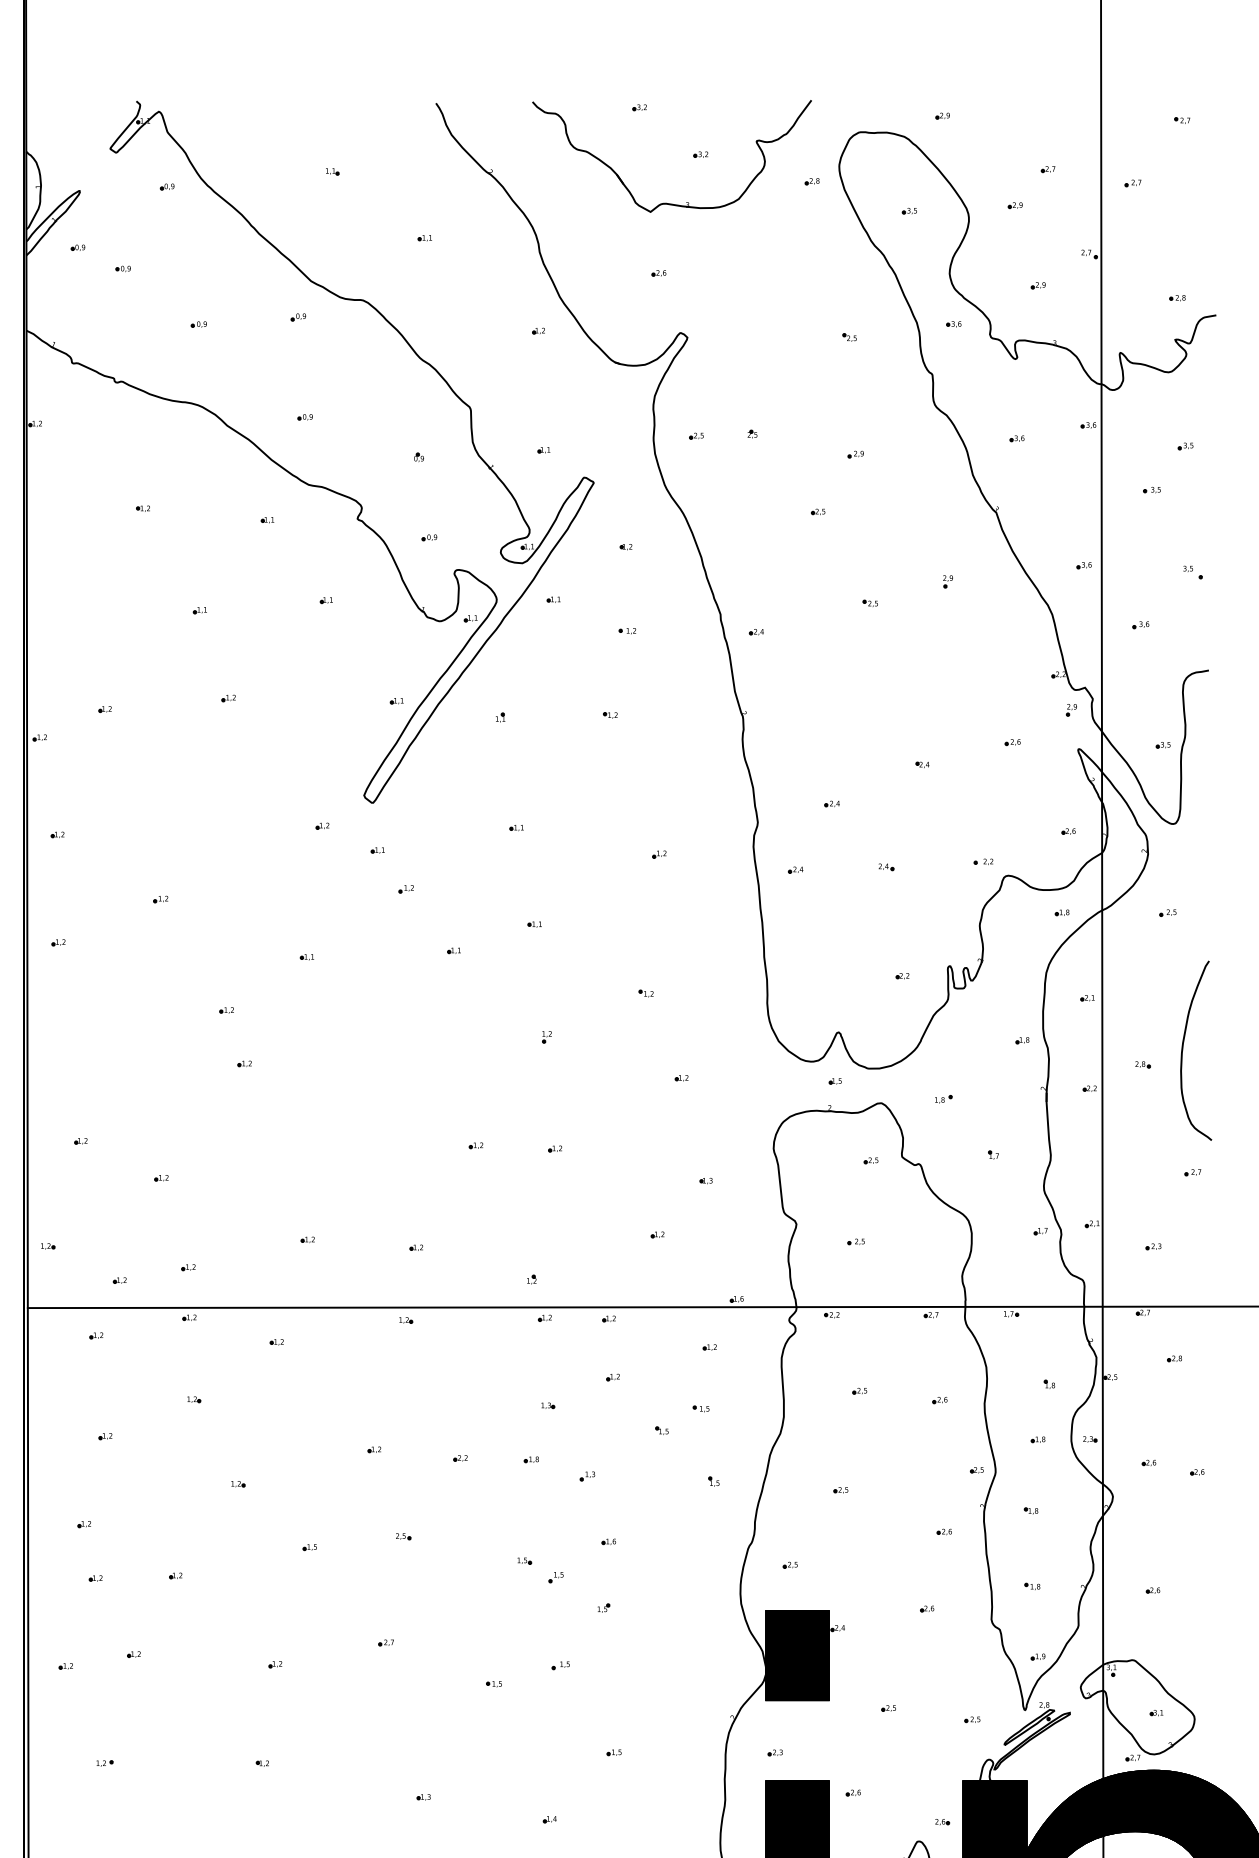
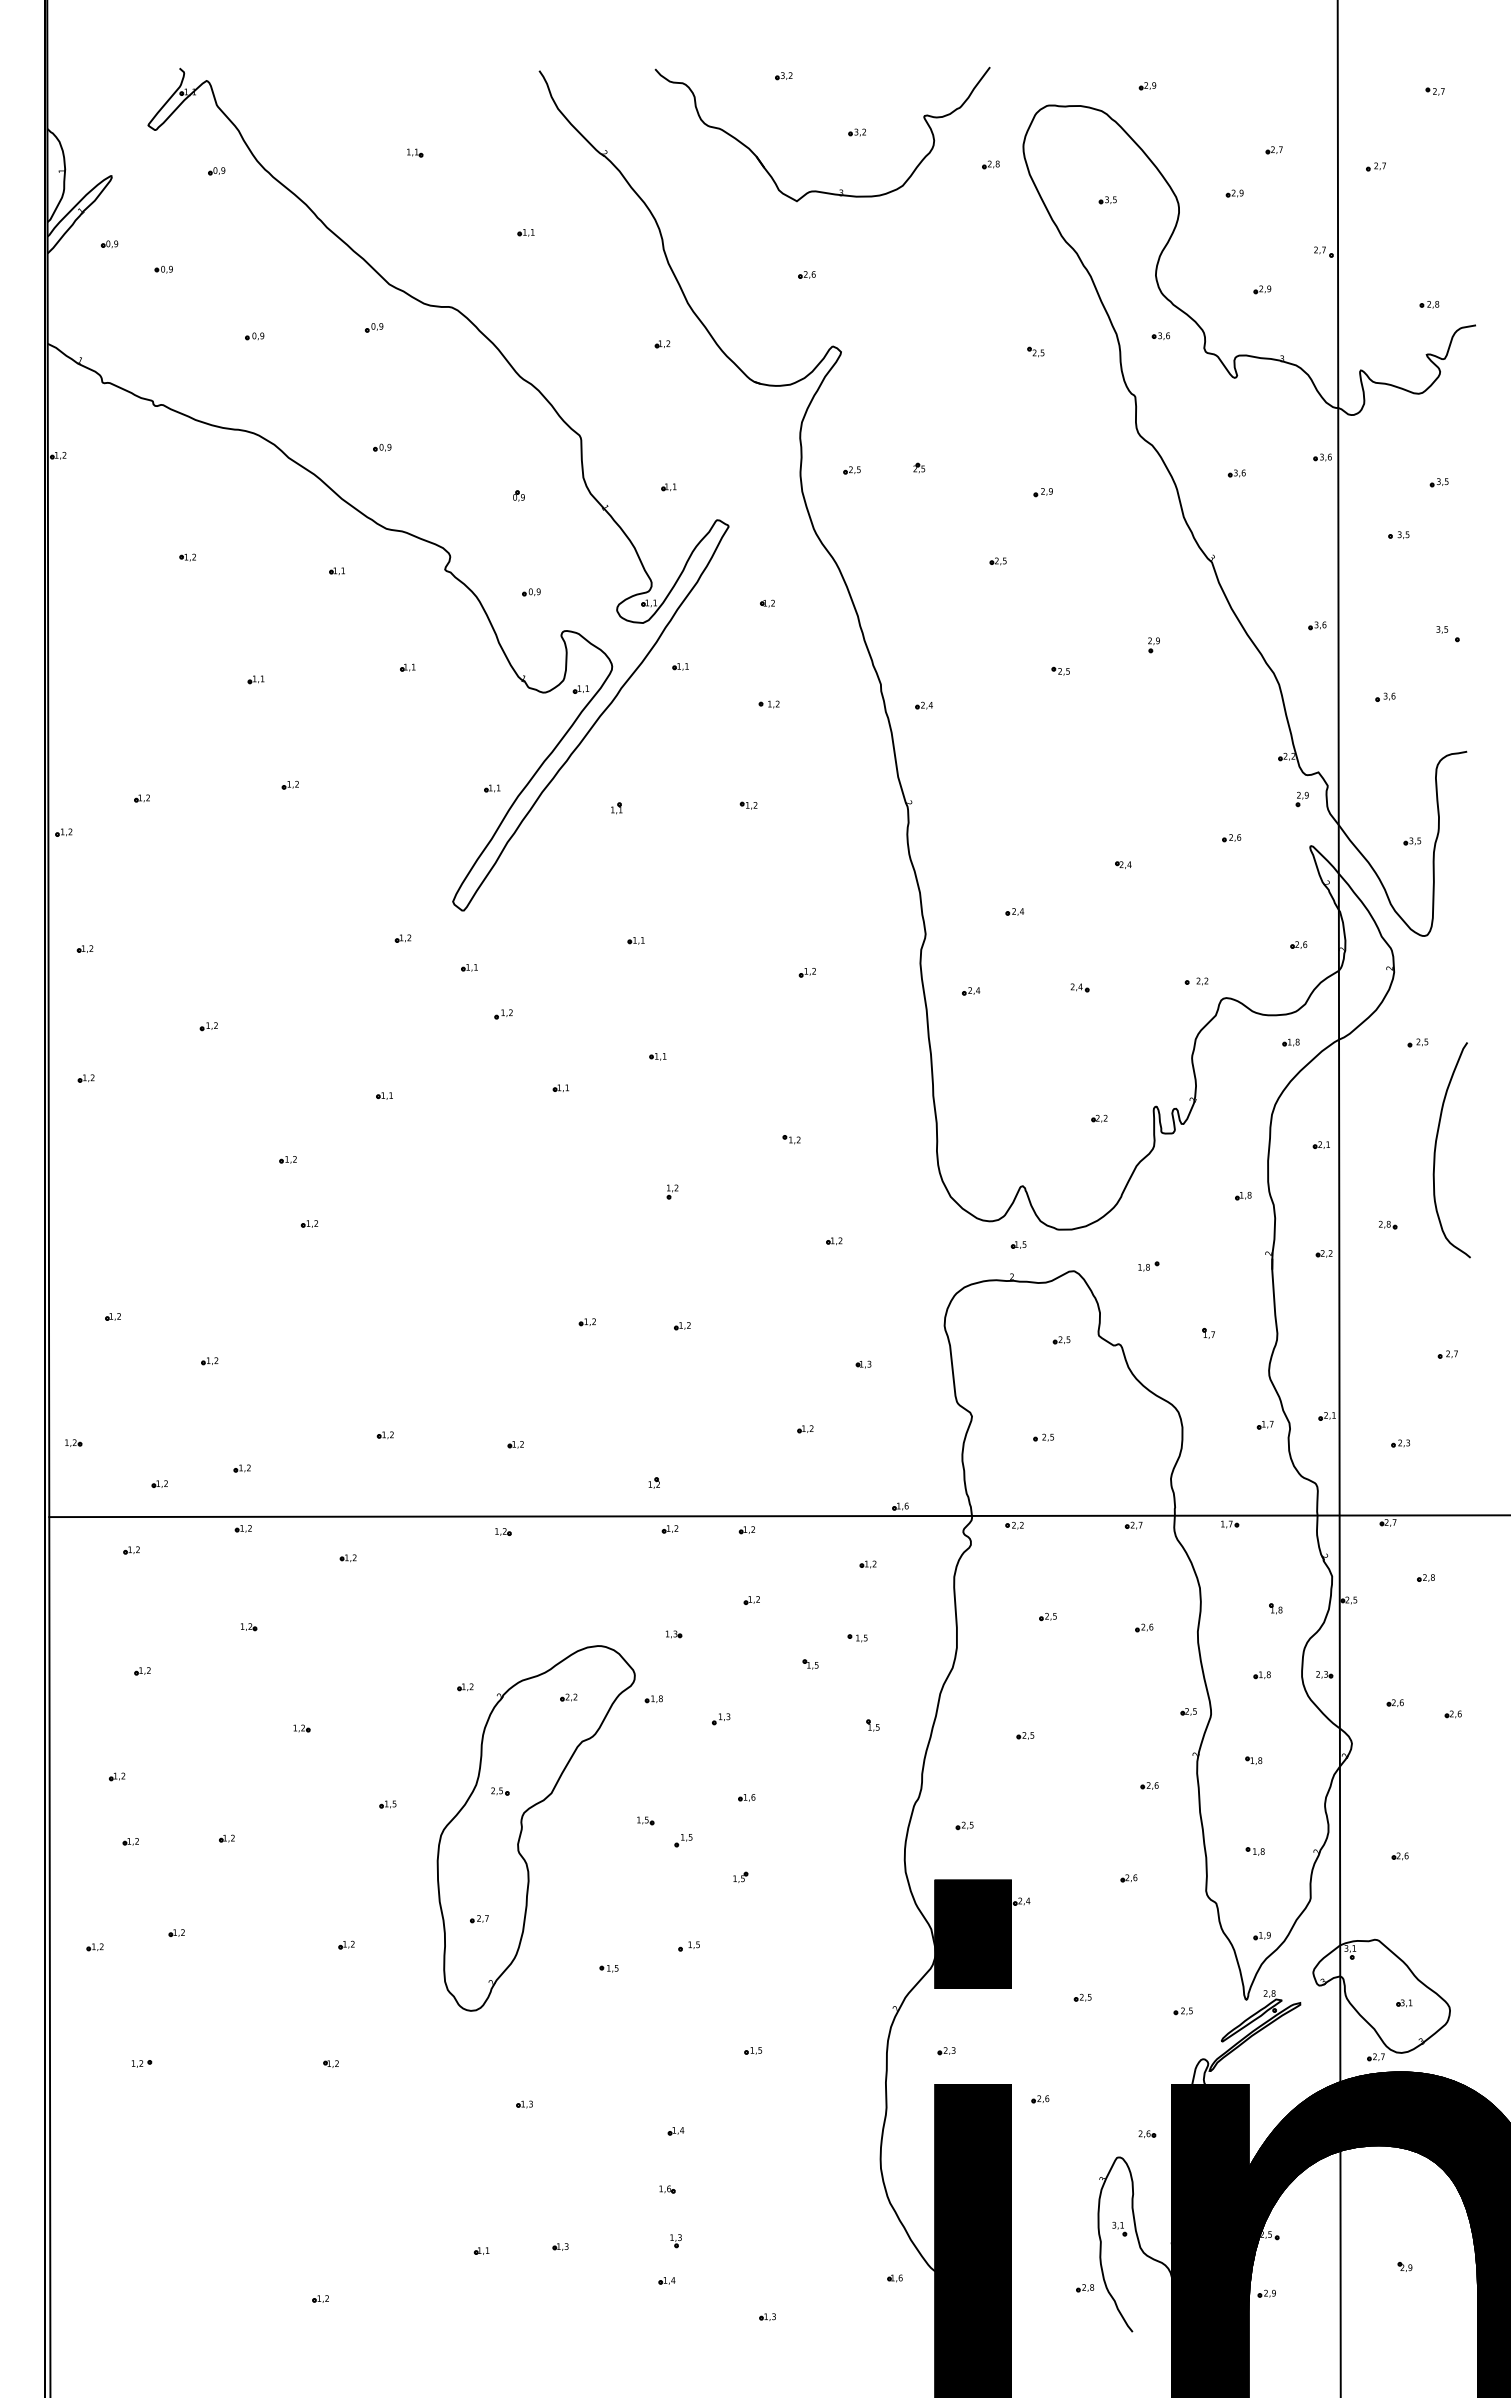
curve: (1183, 1049) -> (1436, 1148), moved
part: (422, 1567) -> (522, 1828), added

